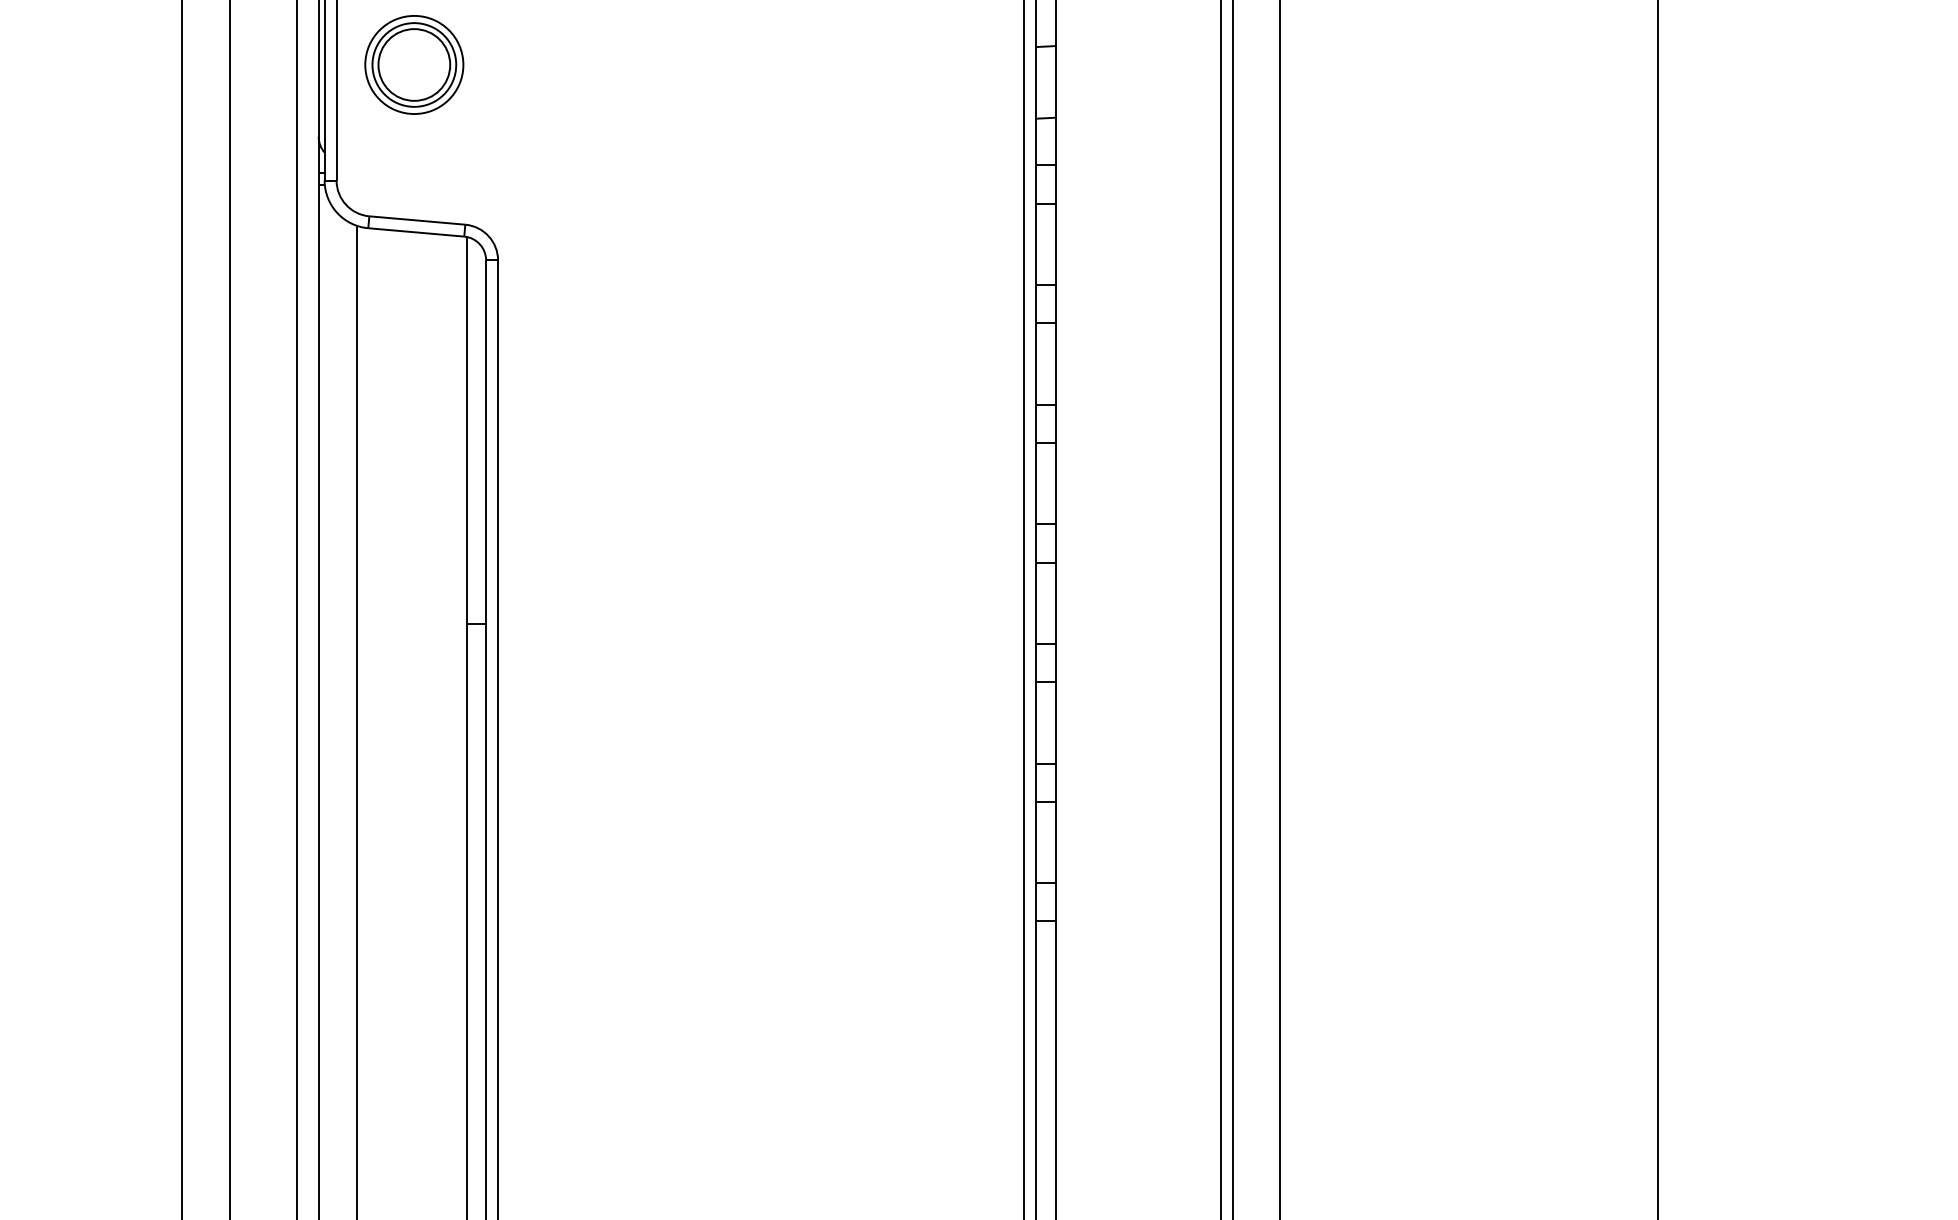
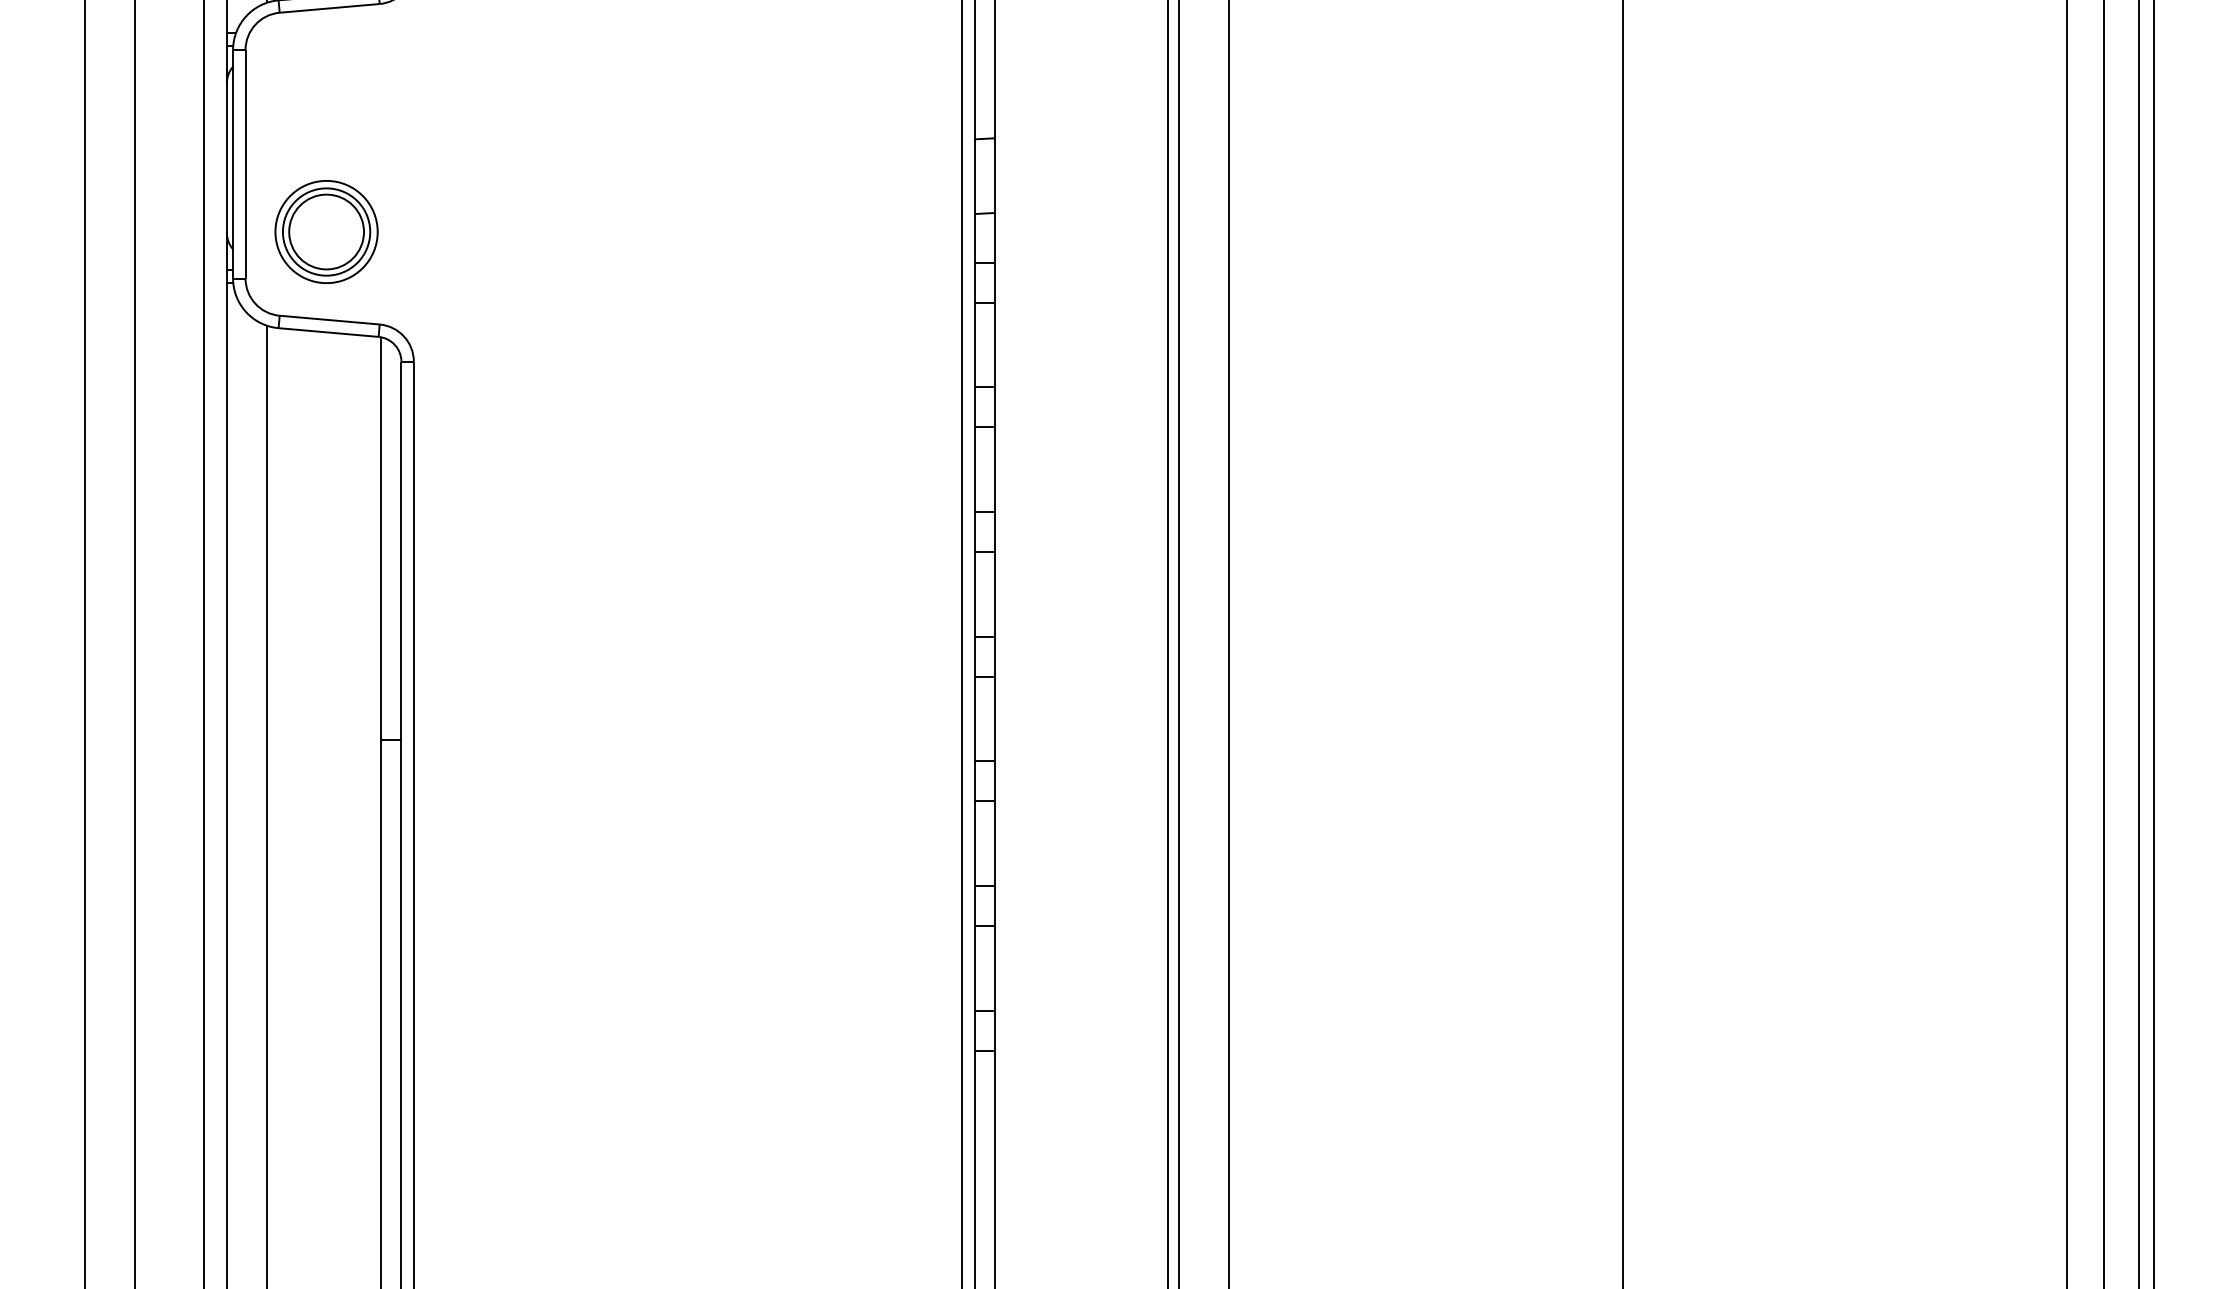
part: (414, 64) -> (326, 231), moved

